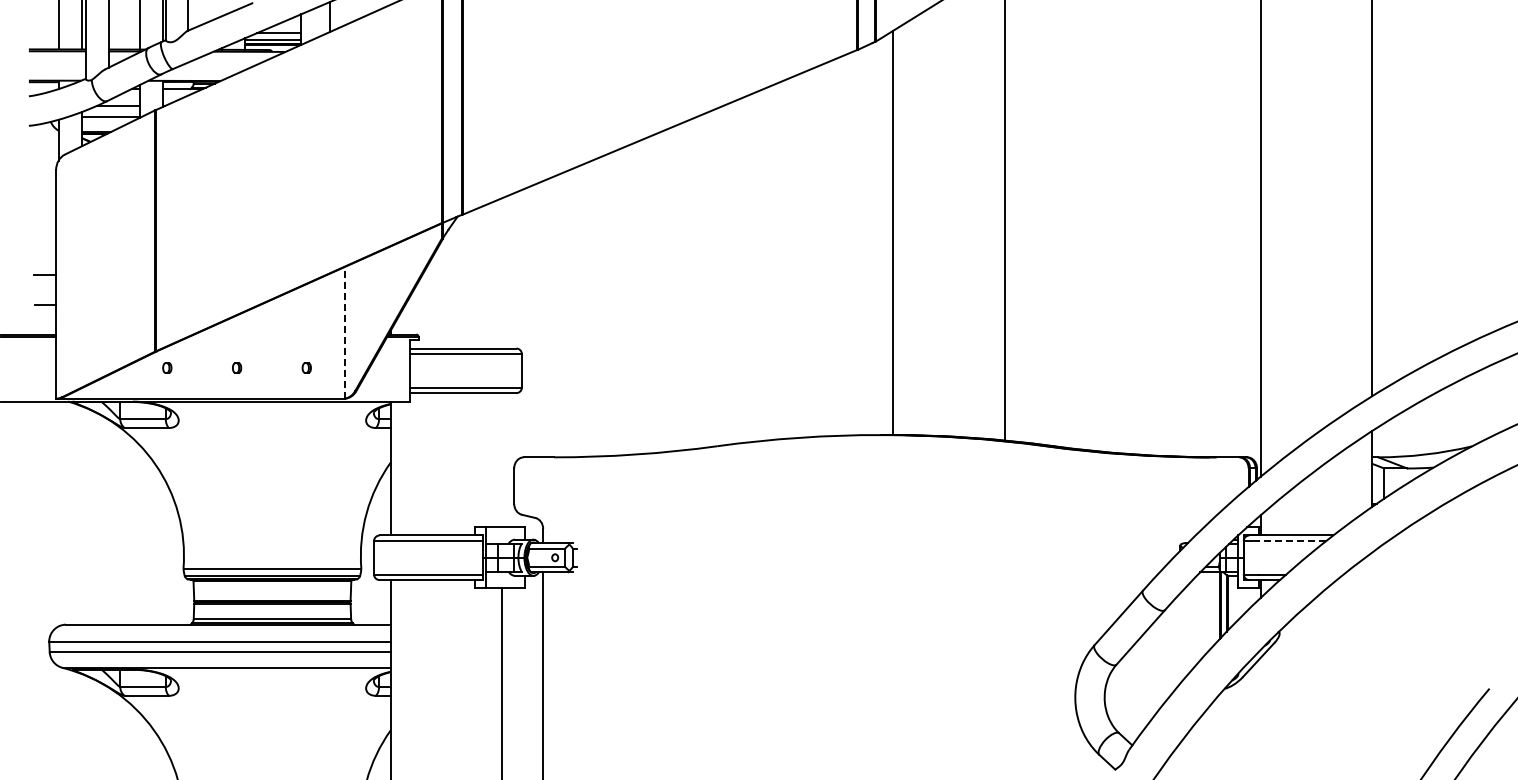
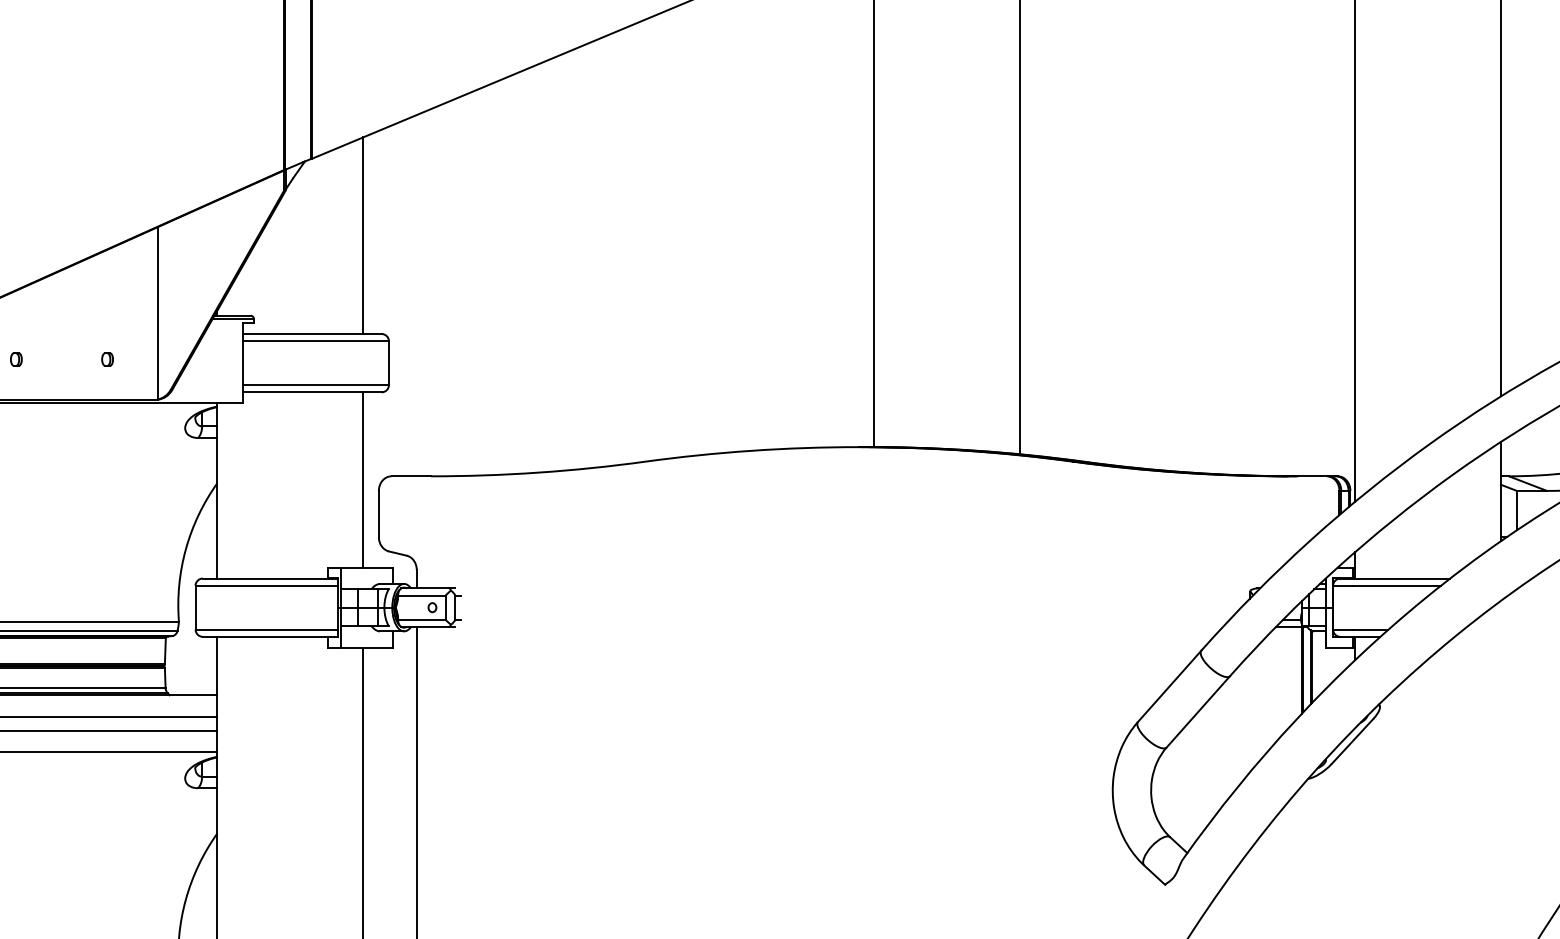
line: (502, 273) -> (363, 235), added
line: (345, 332) -> (158, 313), dashed -> solid
line: (502, 460) -> (363, 480), added
line: (1292, 540) -> (1396, 585), dashed -> solid

